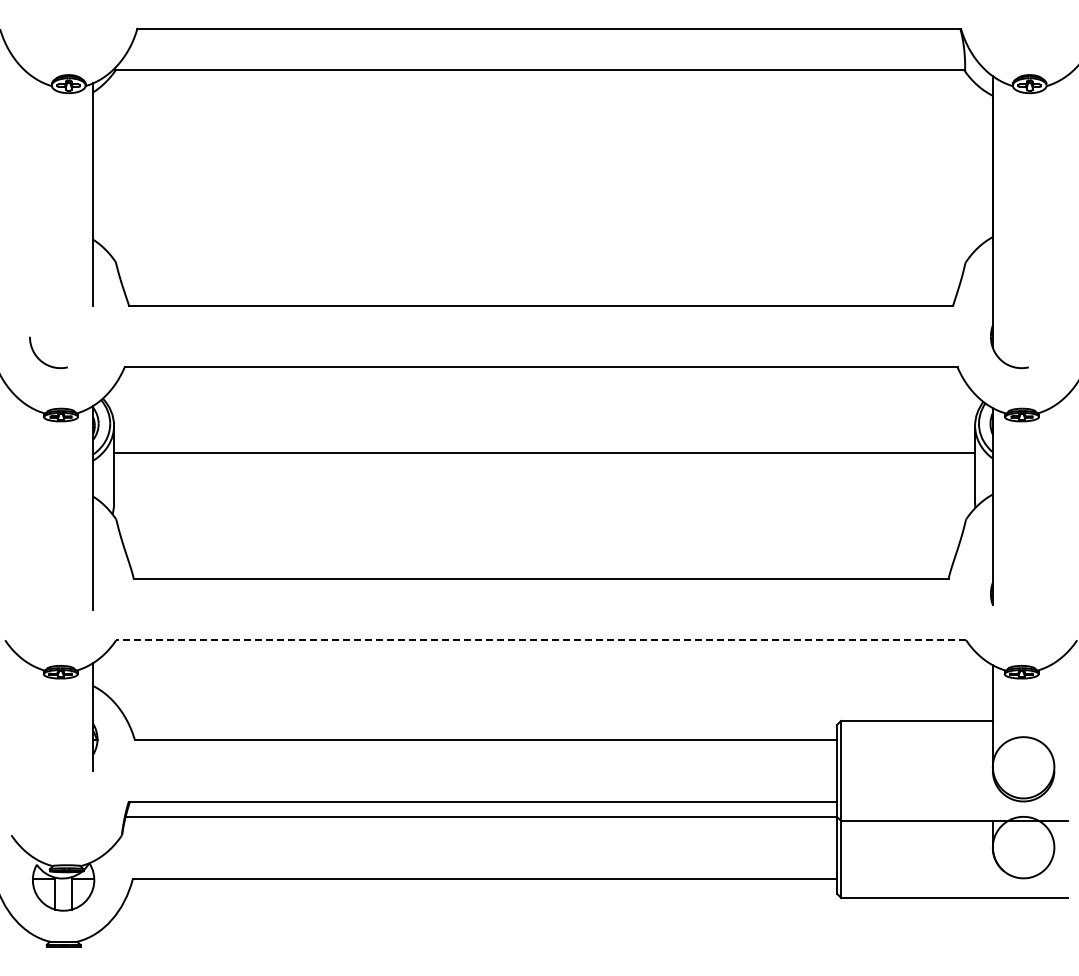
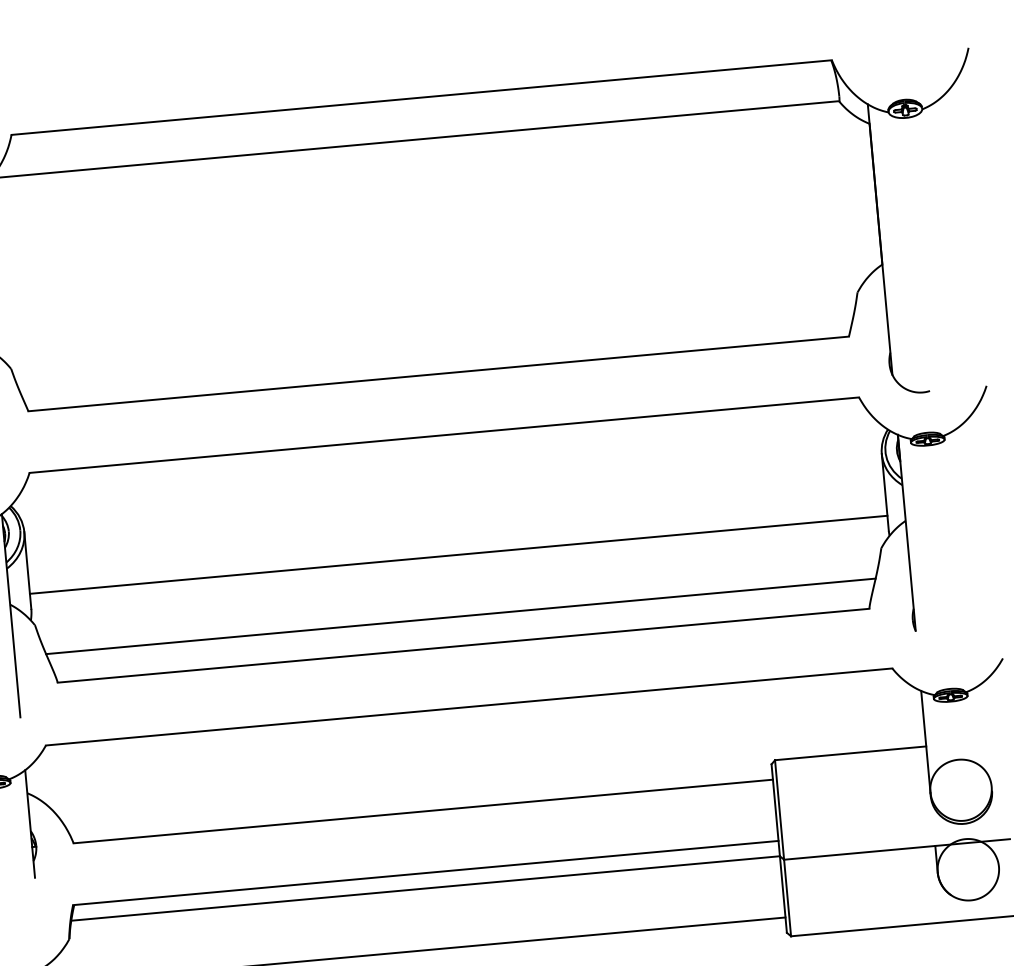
line: (544, 452) -> (458, 554), moved
line: (540, 549) -> (460, 616), added
line: (541, 640) -> (469, 707), dashed -> solid

